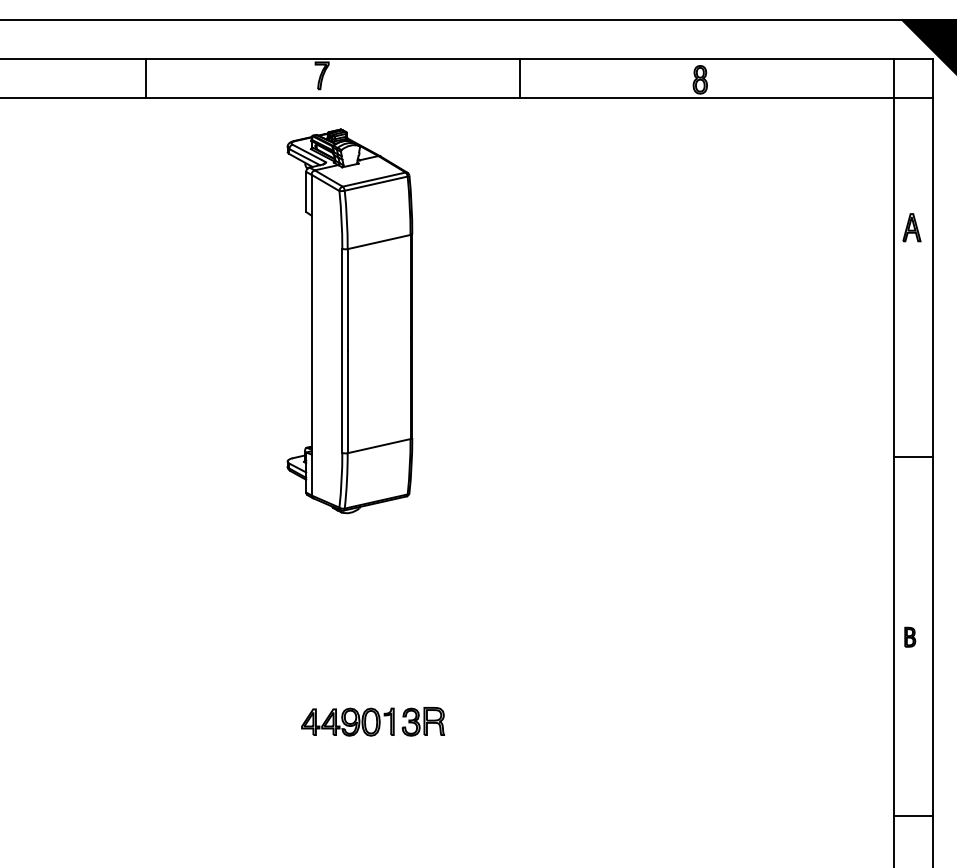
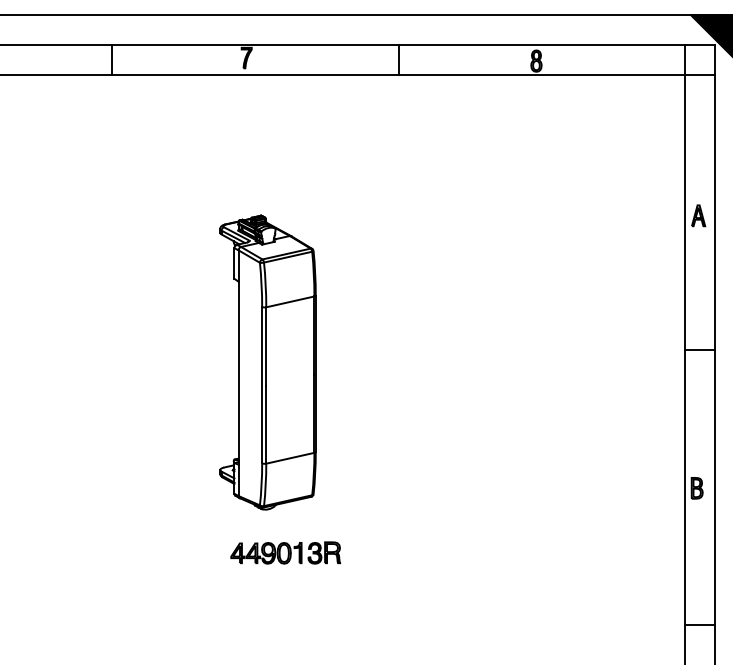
part: (911, 227) -> (698, 215), moved
part: (349, 321) -> (267, 362), moved
part: (910, 636) -> (697, 487), size x1.43

